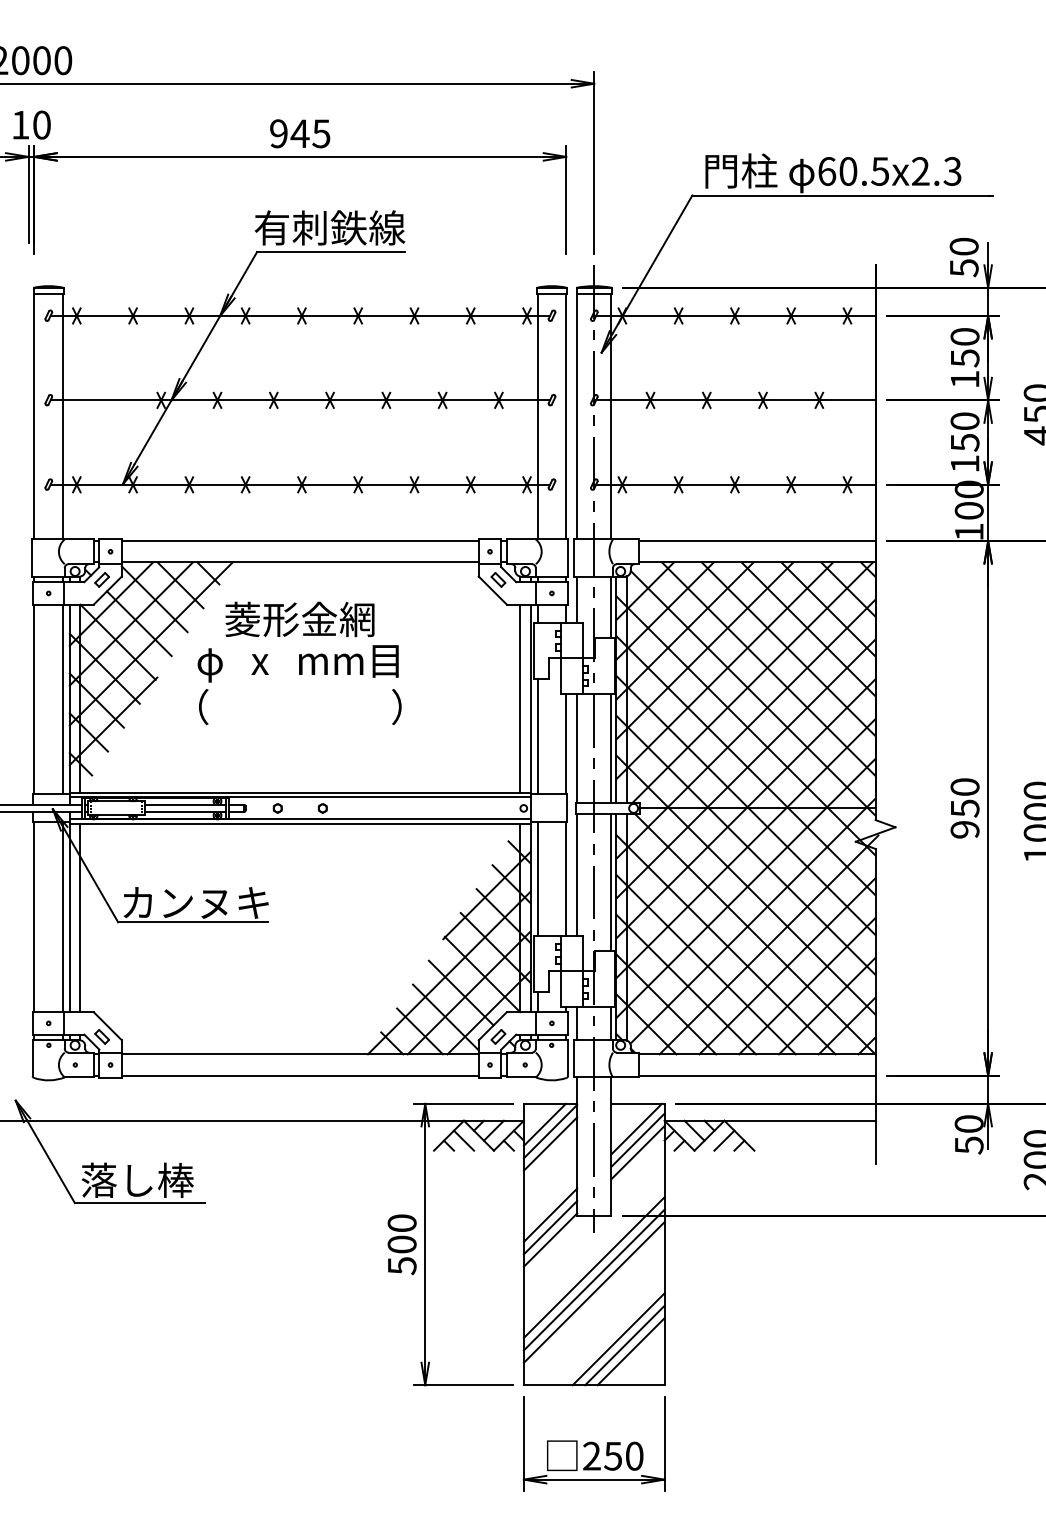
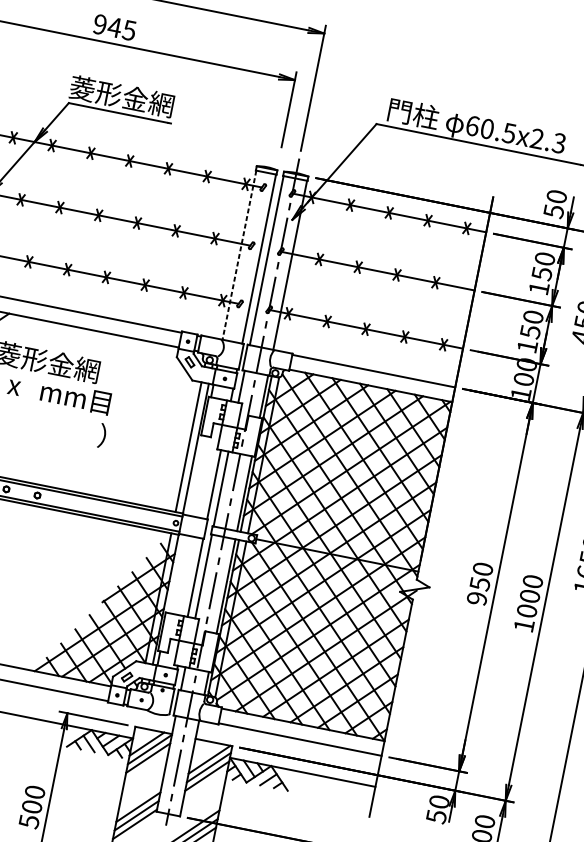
text: (329, 227) -> (122, 96), 有刺鉄線 -> 菱形金網
line: (537, 416) -> (239, 255), solid -> dashed
line: (537, 736) -> (195, 475), removed
line: (537, 878) -> (175, 573), removed

